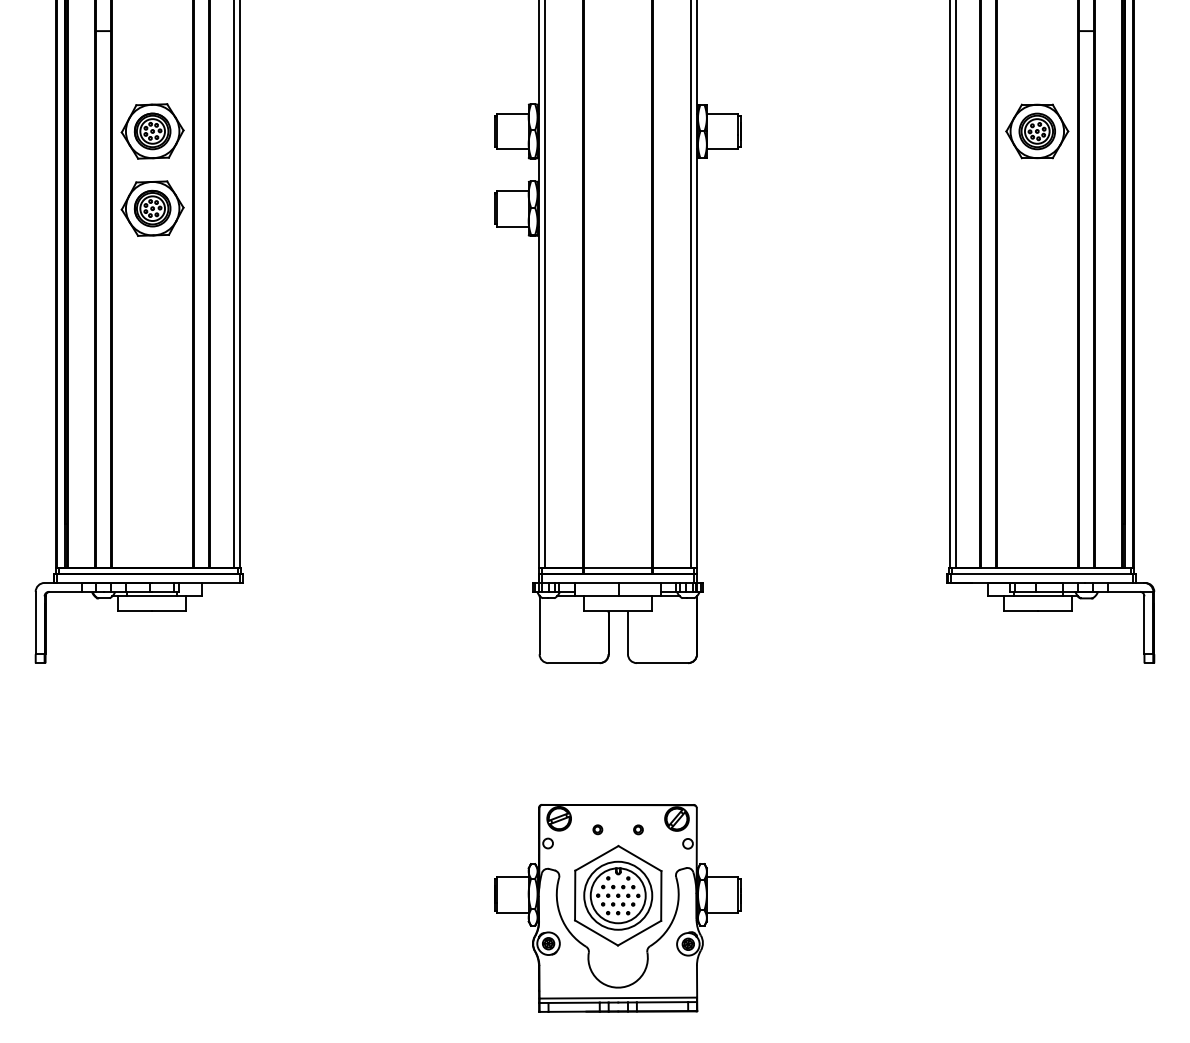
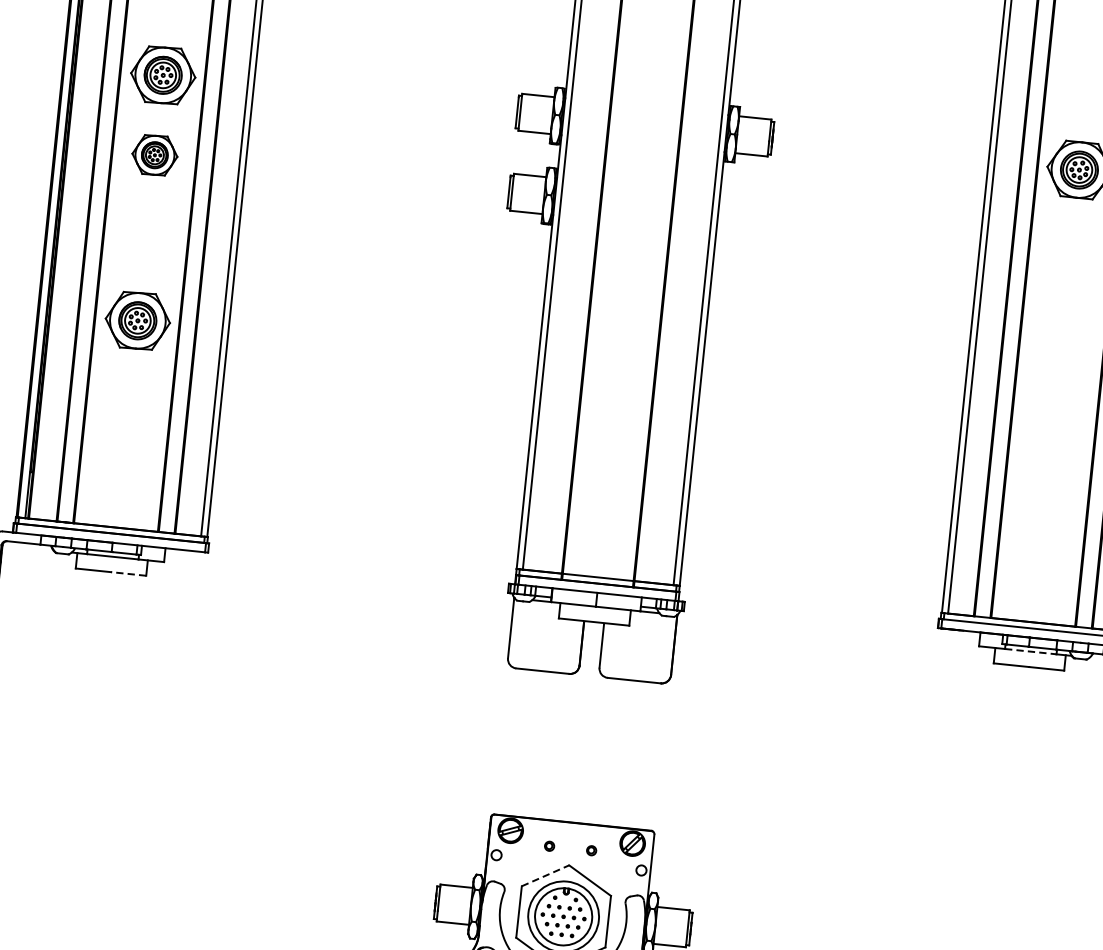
part: (152, 208) -> (154, 155), size x0.7
part: (152, 368) -> (137, 320), added
line: (1038, 596) -> (1030, 651), solid -> dashed
line: (168, 611) -> (128, 574), solid -> dashed
line: (596, 858) -> (545, 875), solid -> dashed

